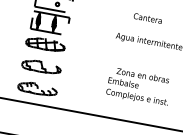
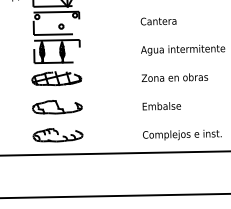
text: (147, 18) -> (158, 21), moved
text: (142, 75) -> (174, 77), moved
text: (137, 98) -> (182, 135), moved

